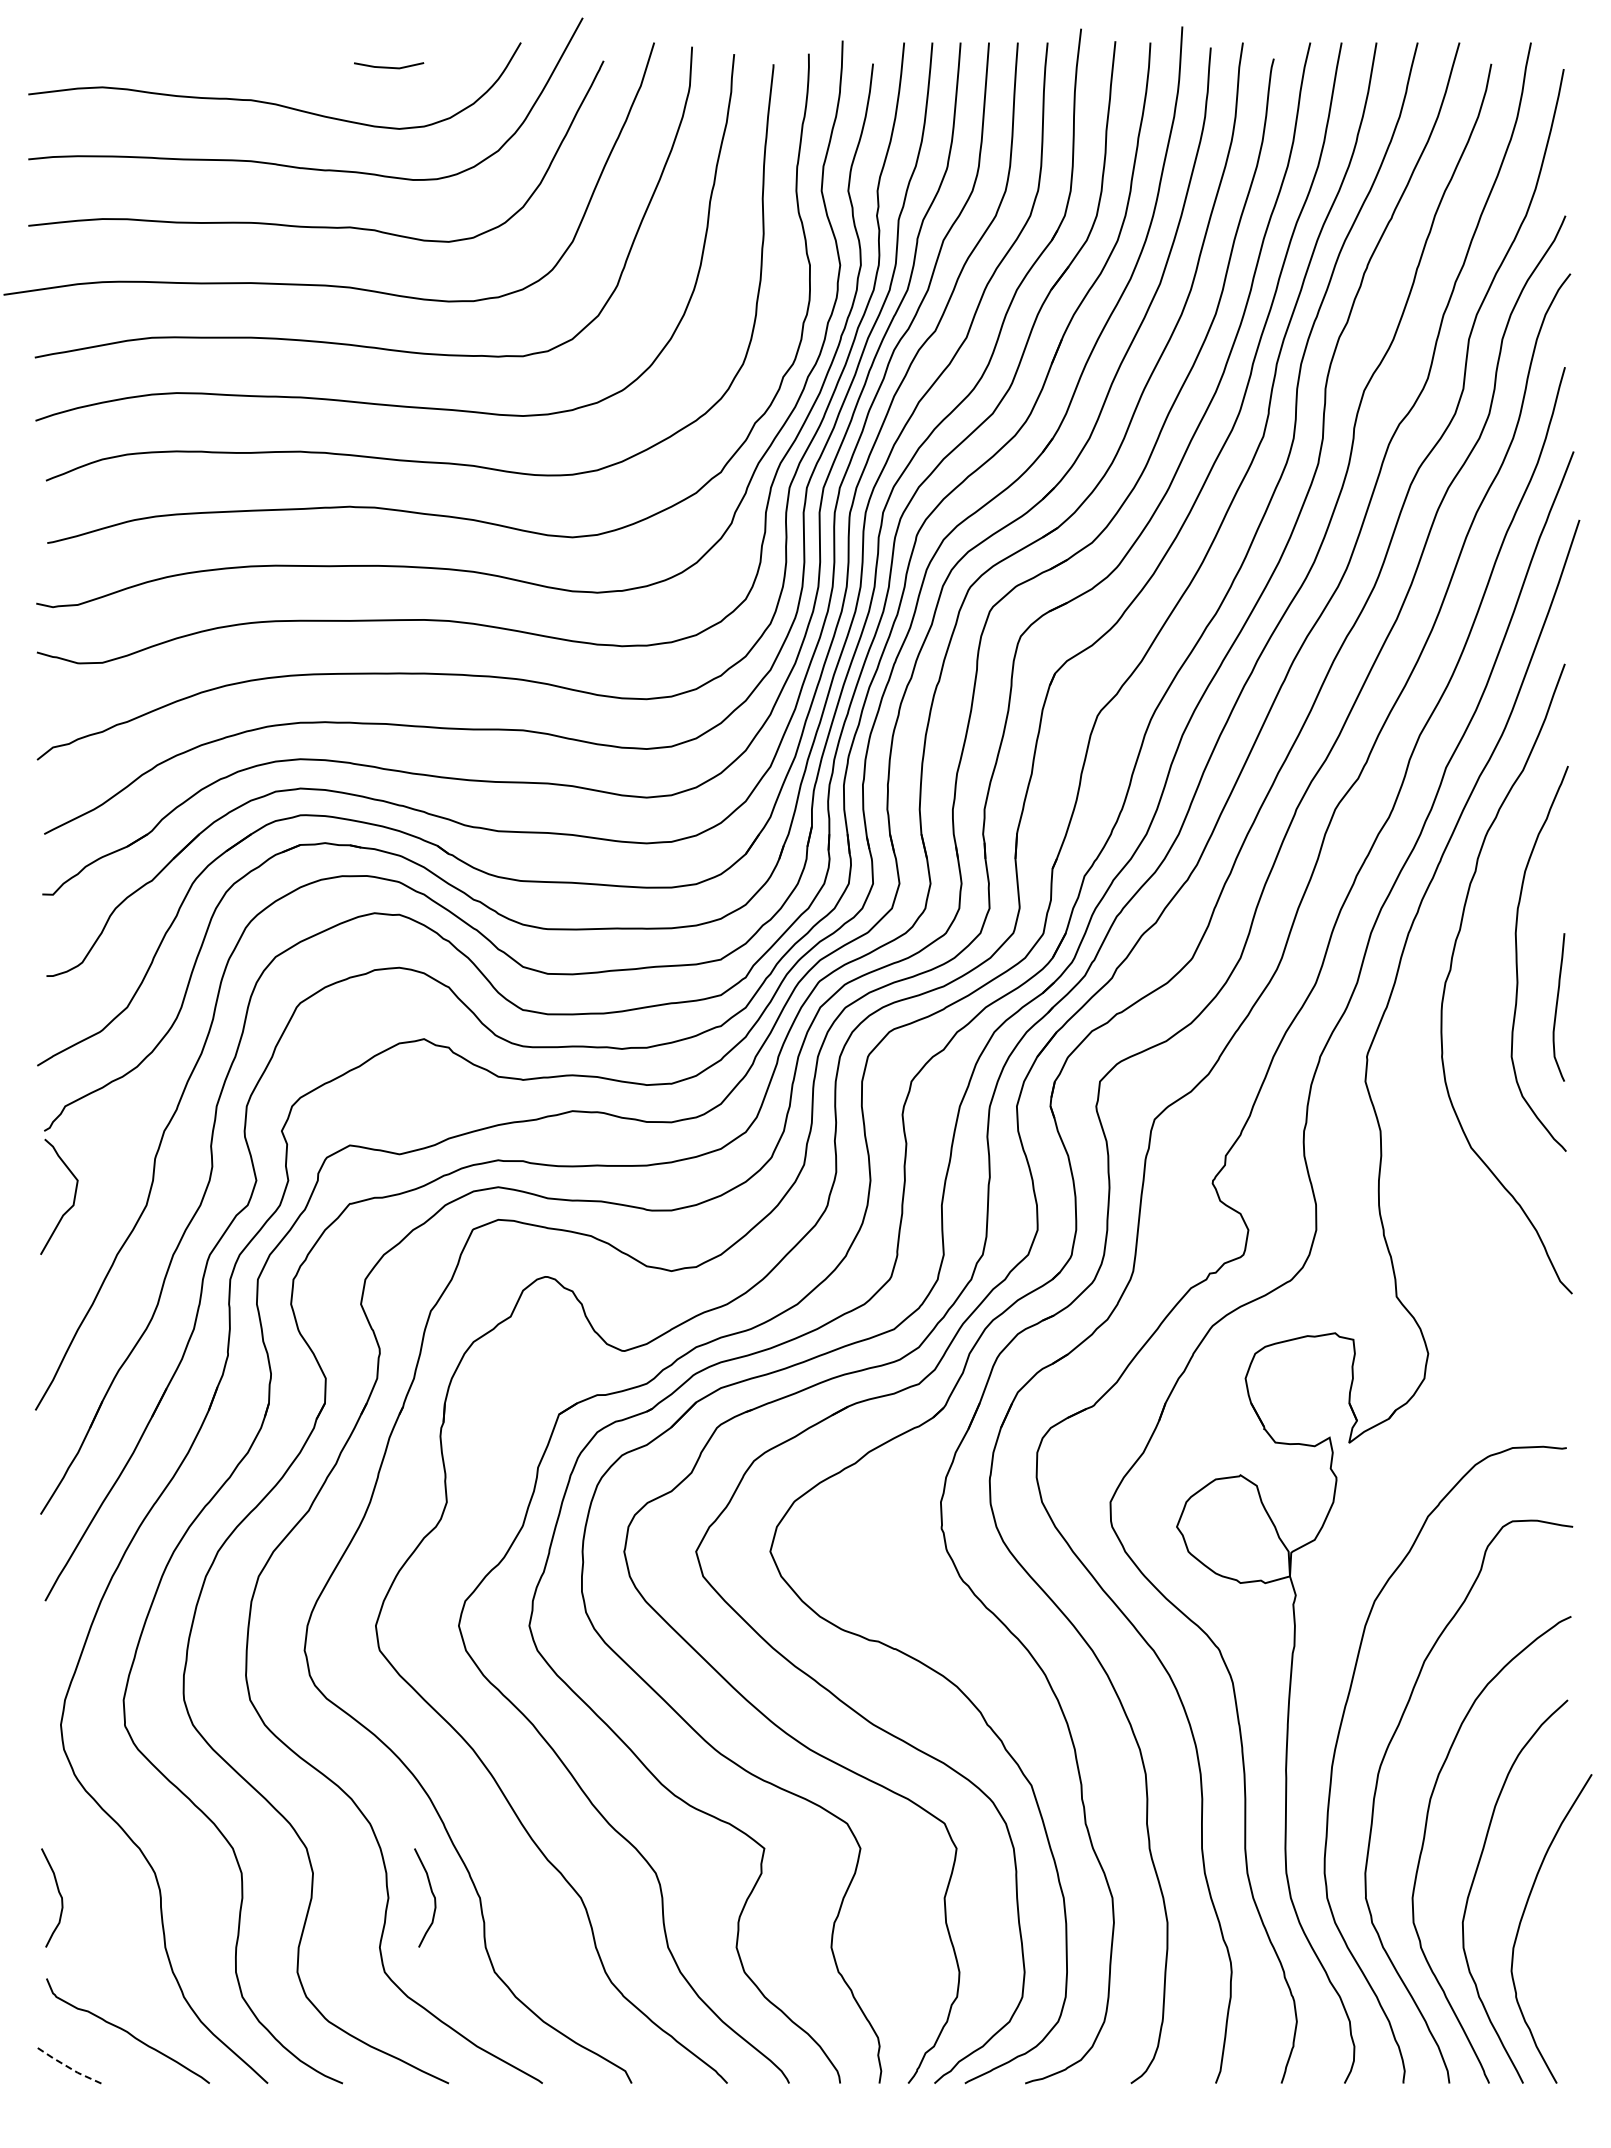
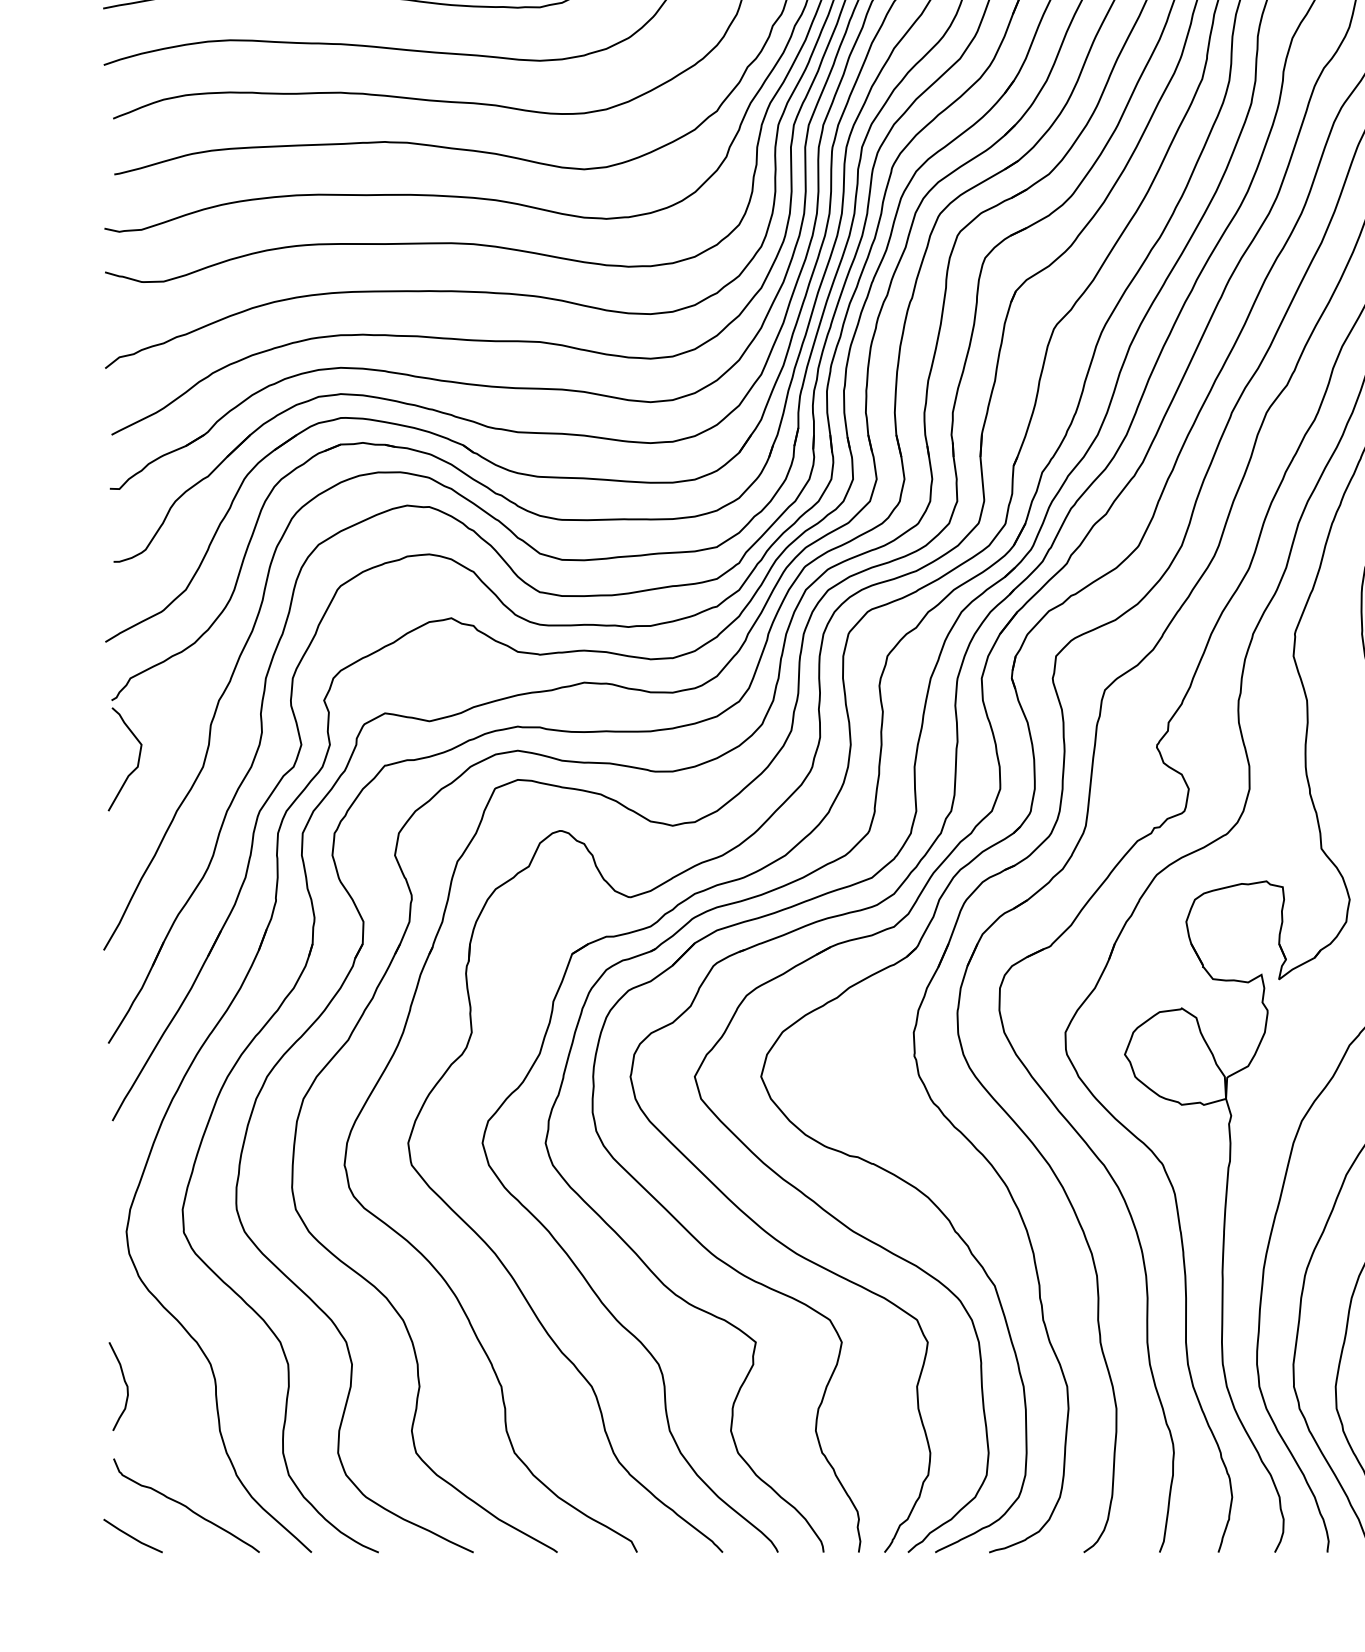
curve: (431, 1893) -> (458, 1382), removed
line: (66, 2066) -> (131, 1537), dashed -> solid

